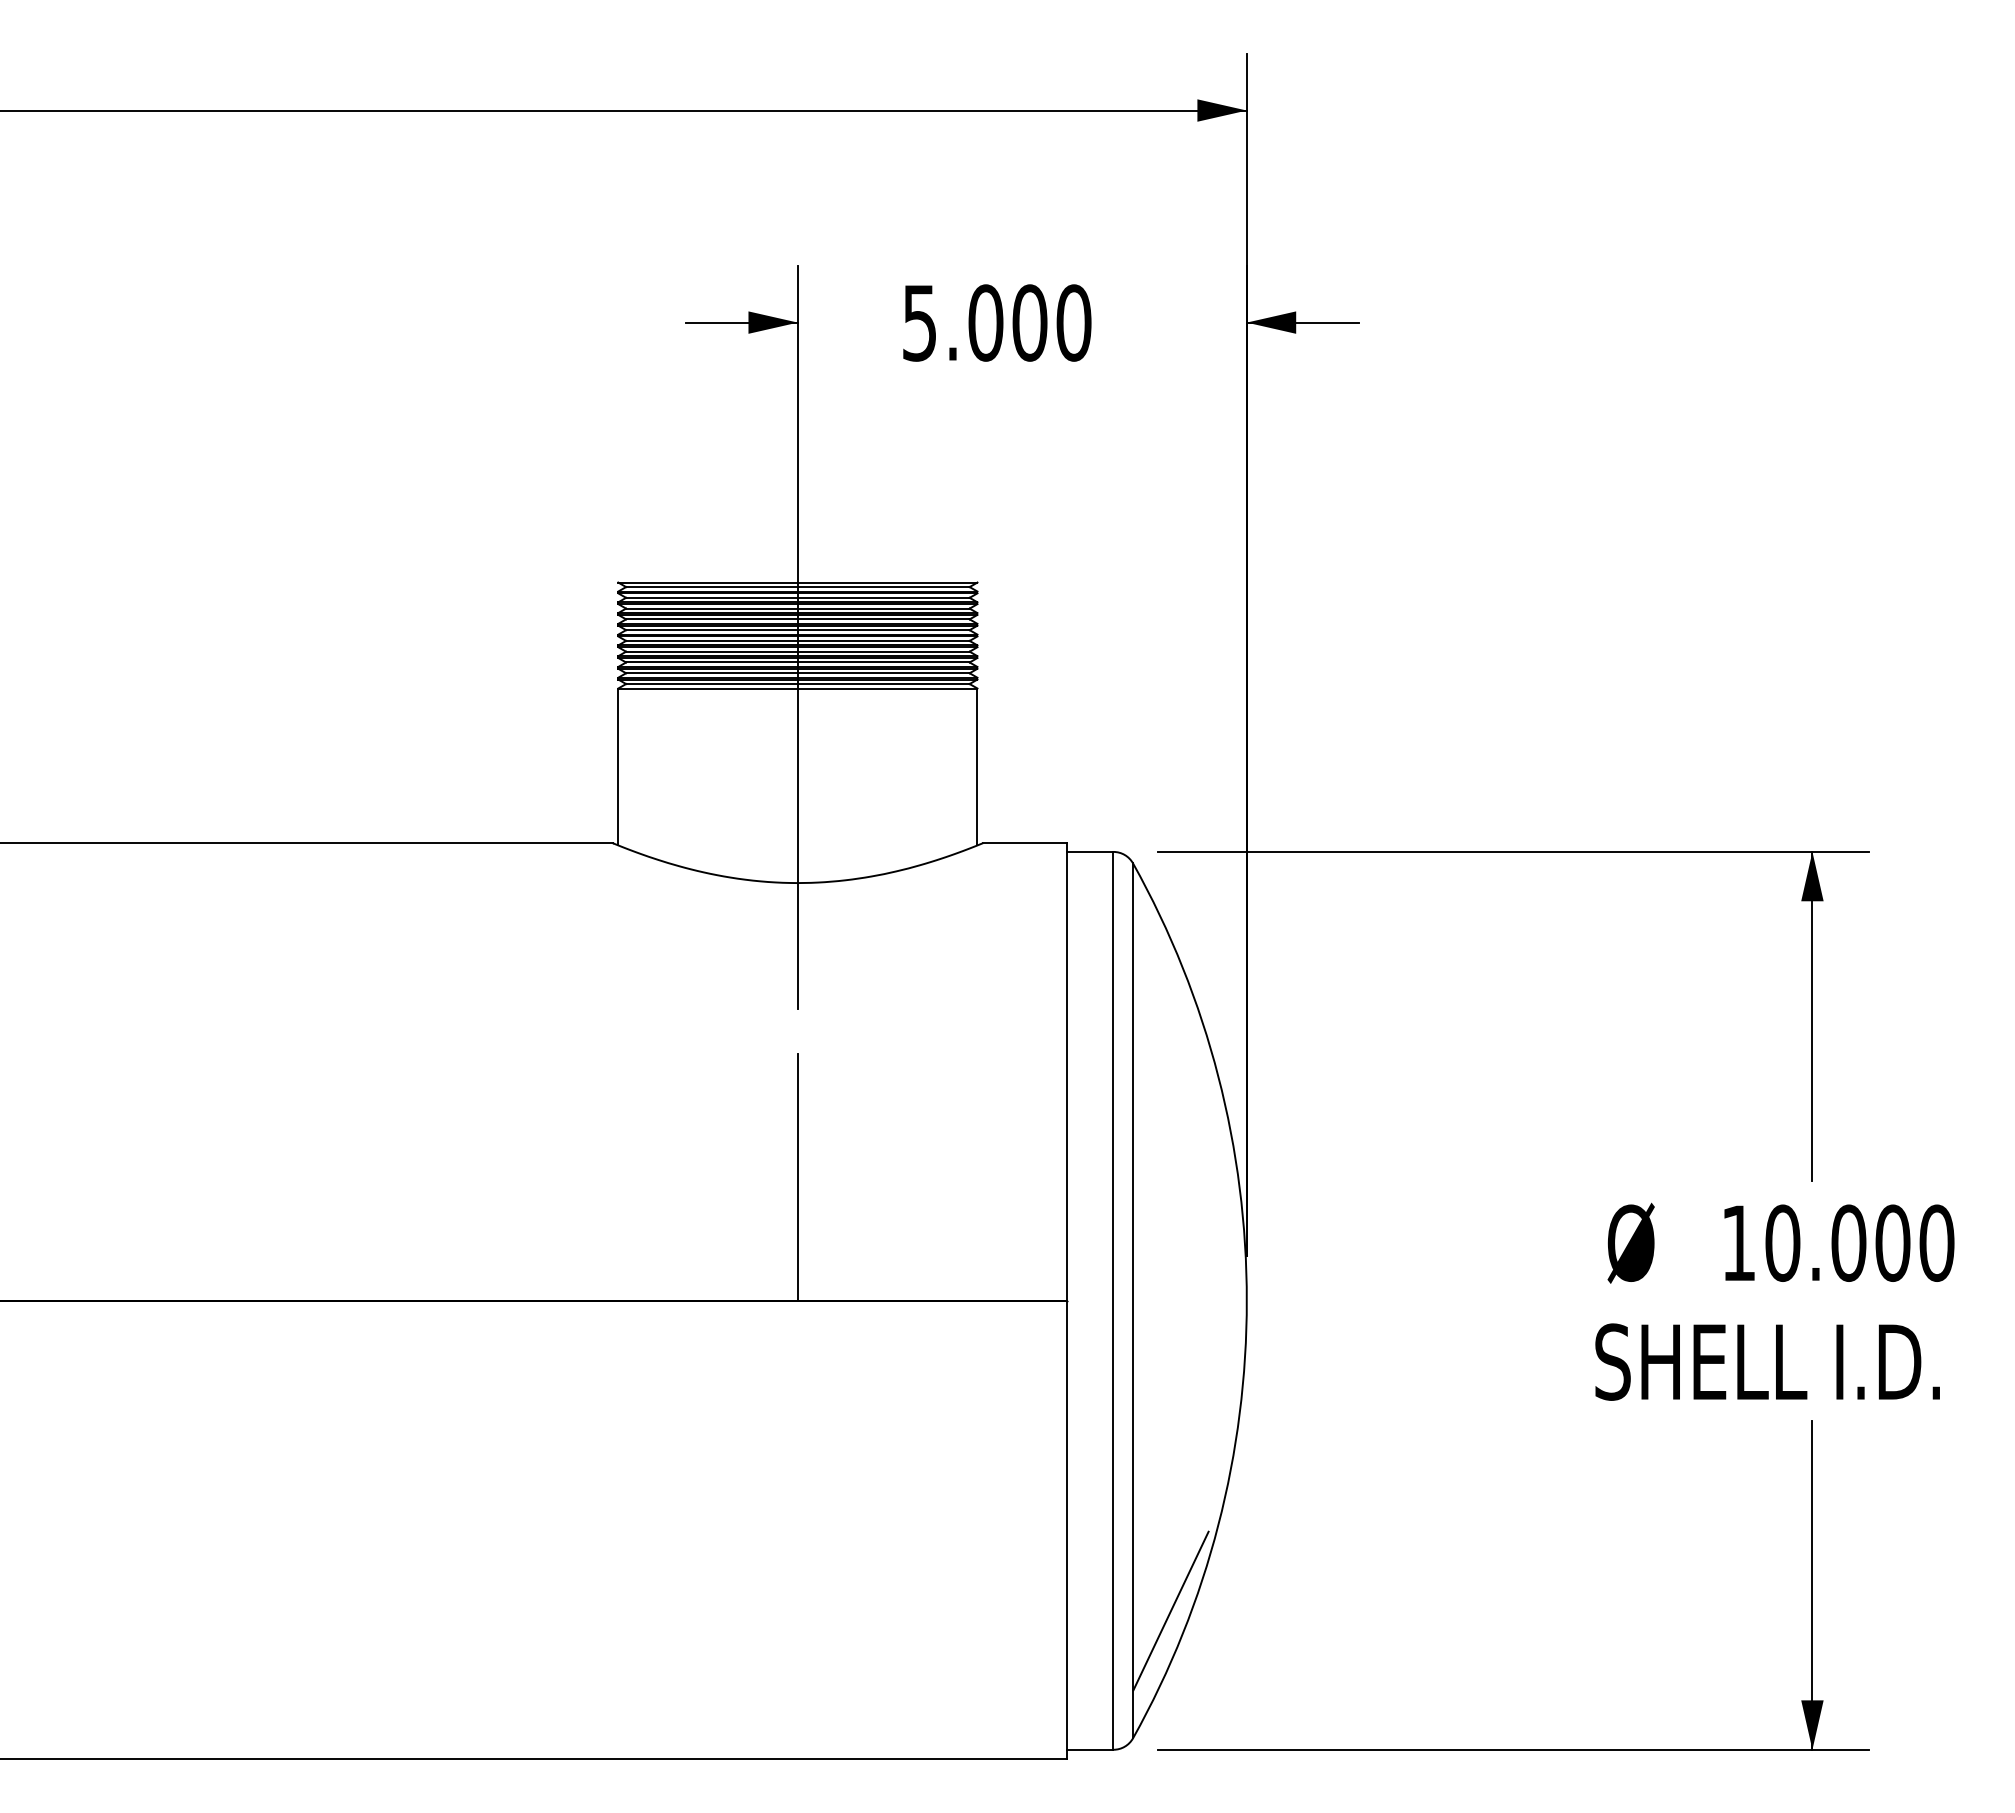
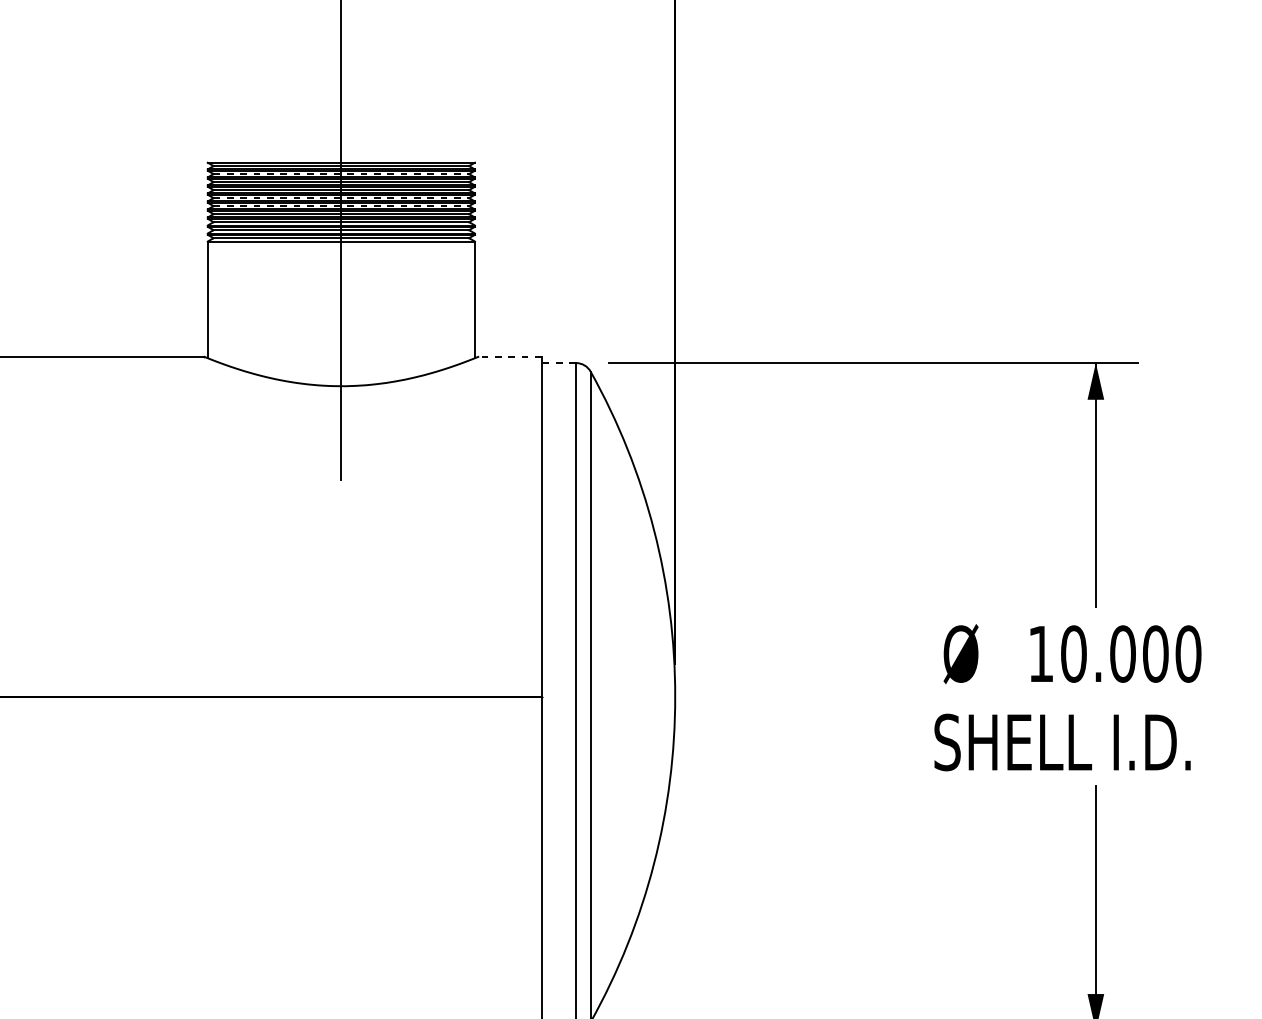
line: (797, 597) -> (341, 173), solid -> dashed
line: (797, 630) -> (341, 198), solid -> dashed
line: (797, 640) -> (341, 205), solid -> dashed
line: (1024, 843) -> (509, 356), solid -> dashed
line: (1089, 851) -> (558, 362), solid -> dashed
line: (797, 1176) -> (341, 604), removed
line: (1171, 1610) -> (619, 927), removed

